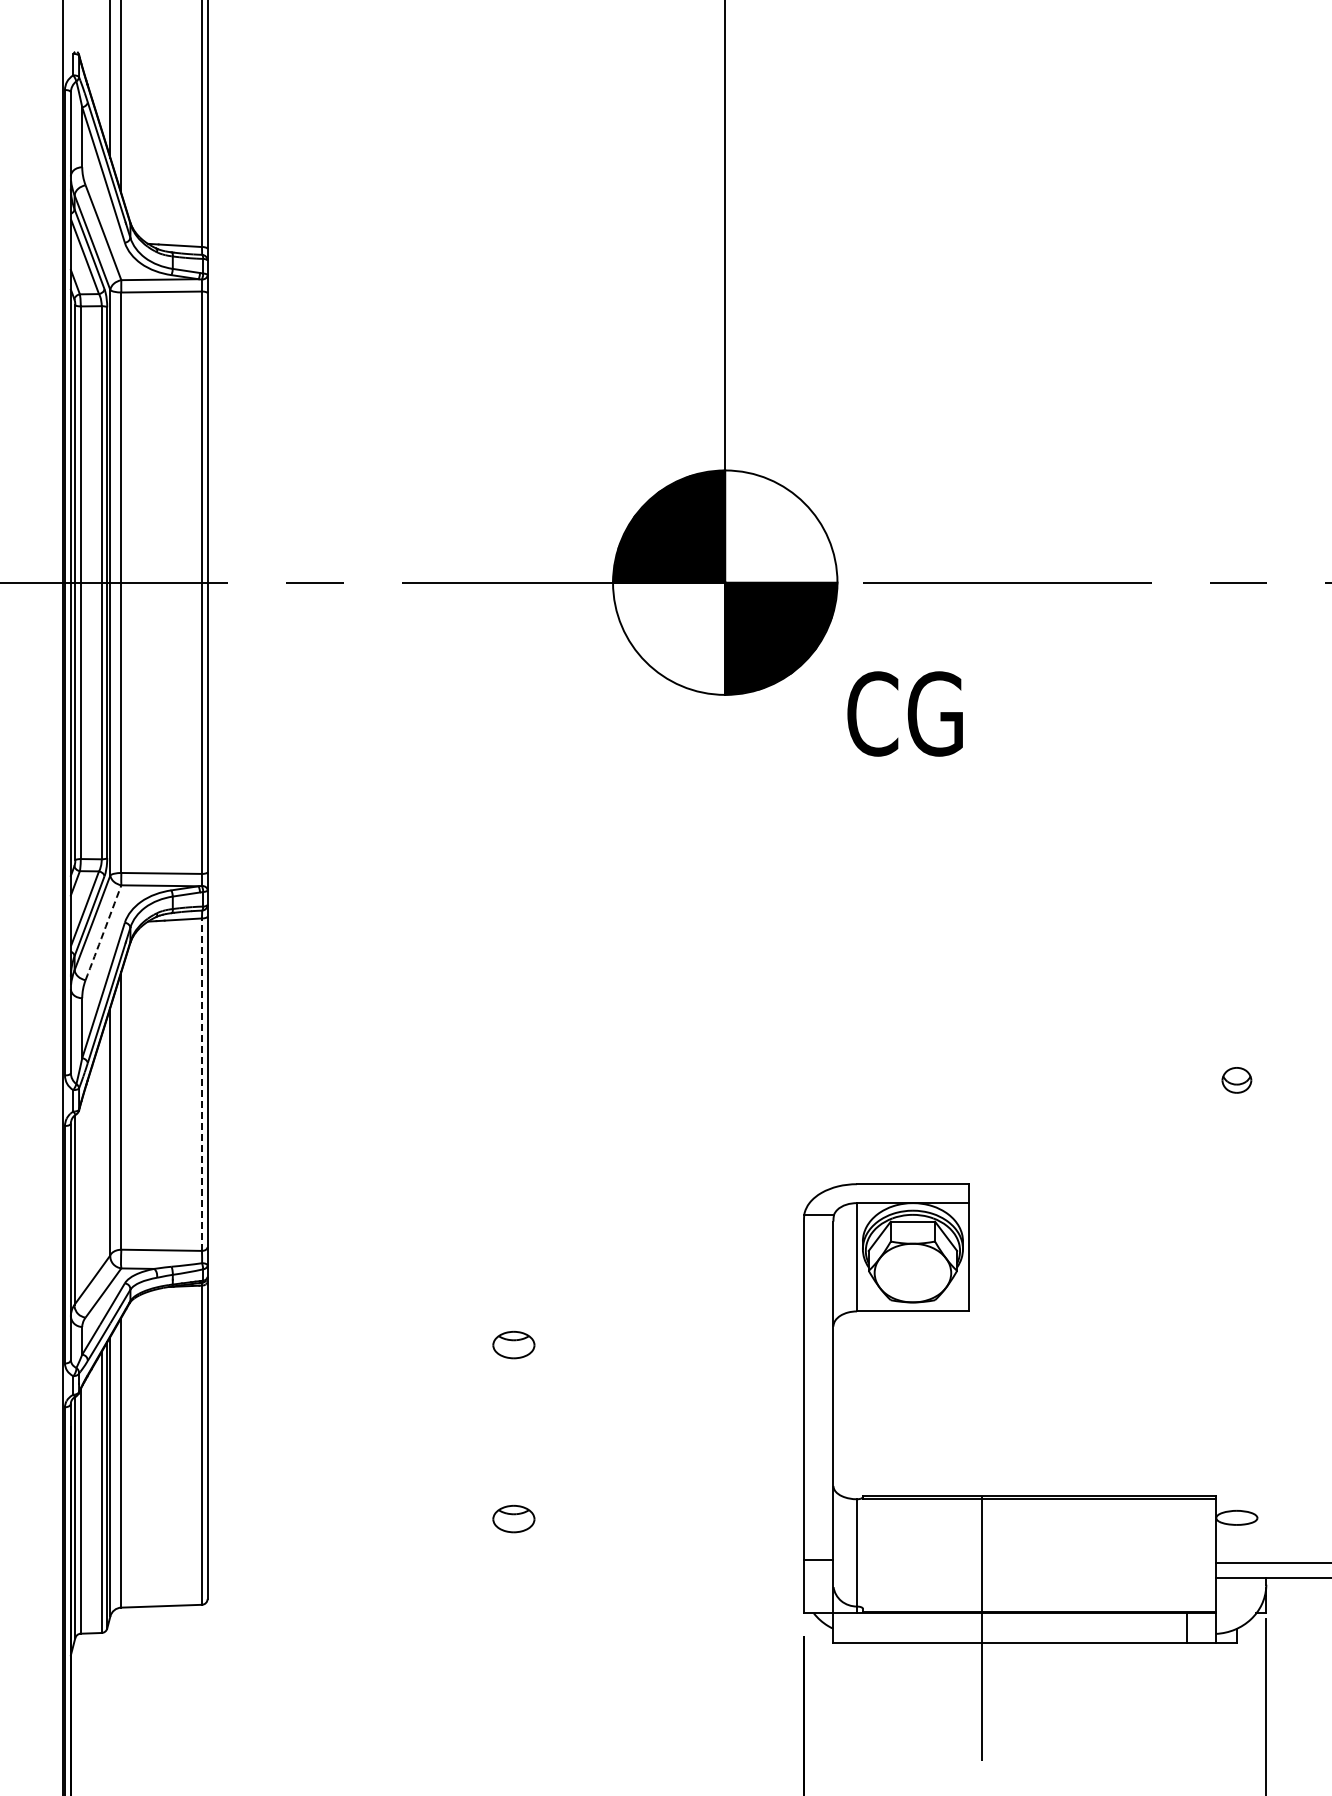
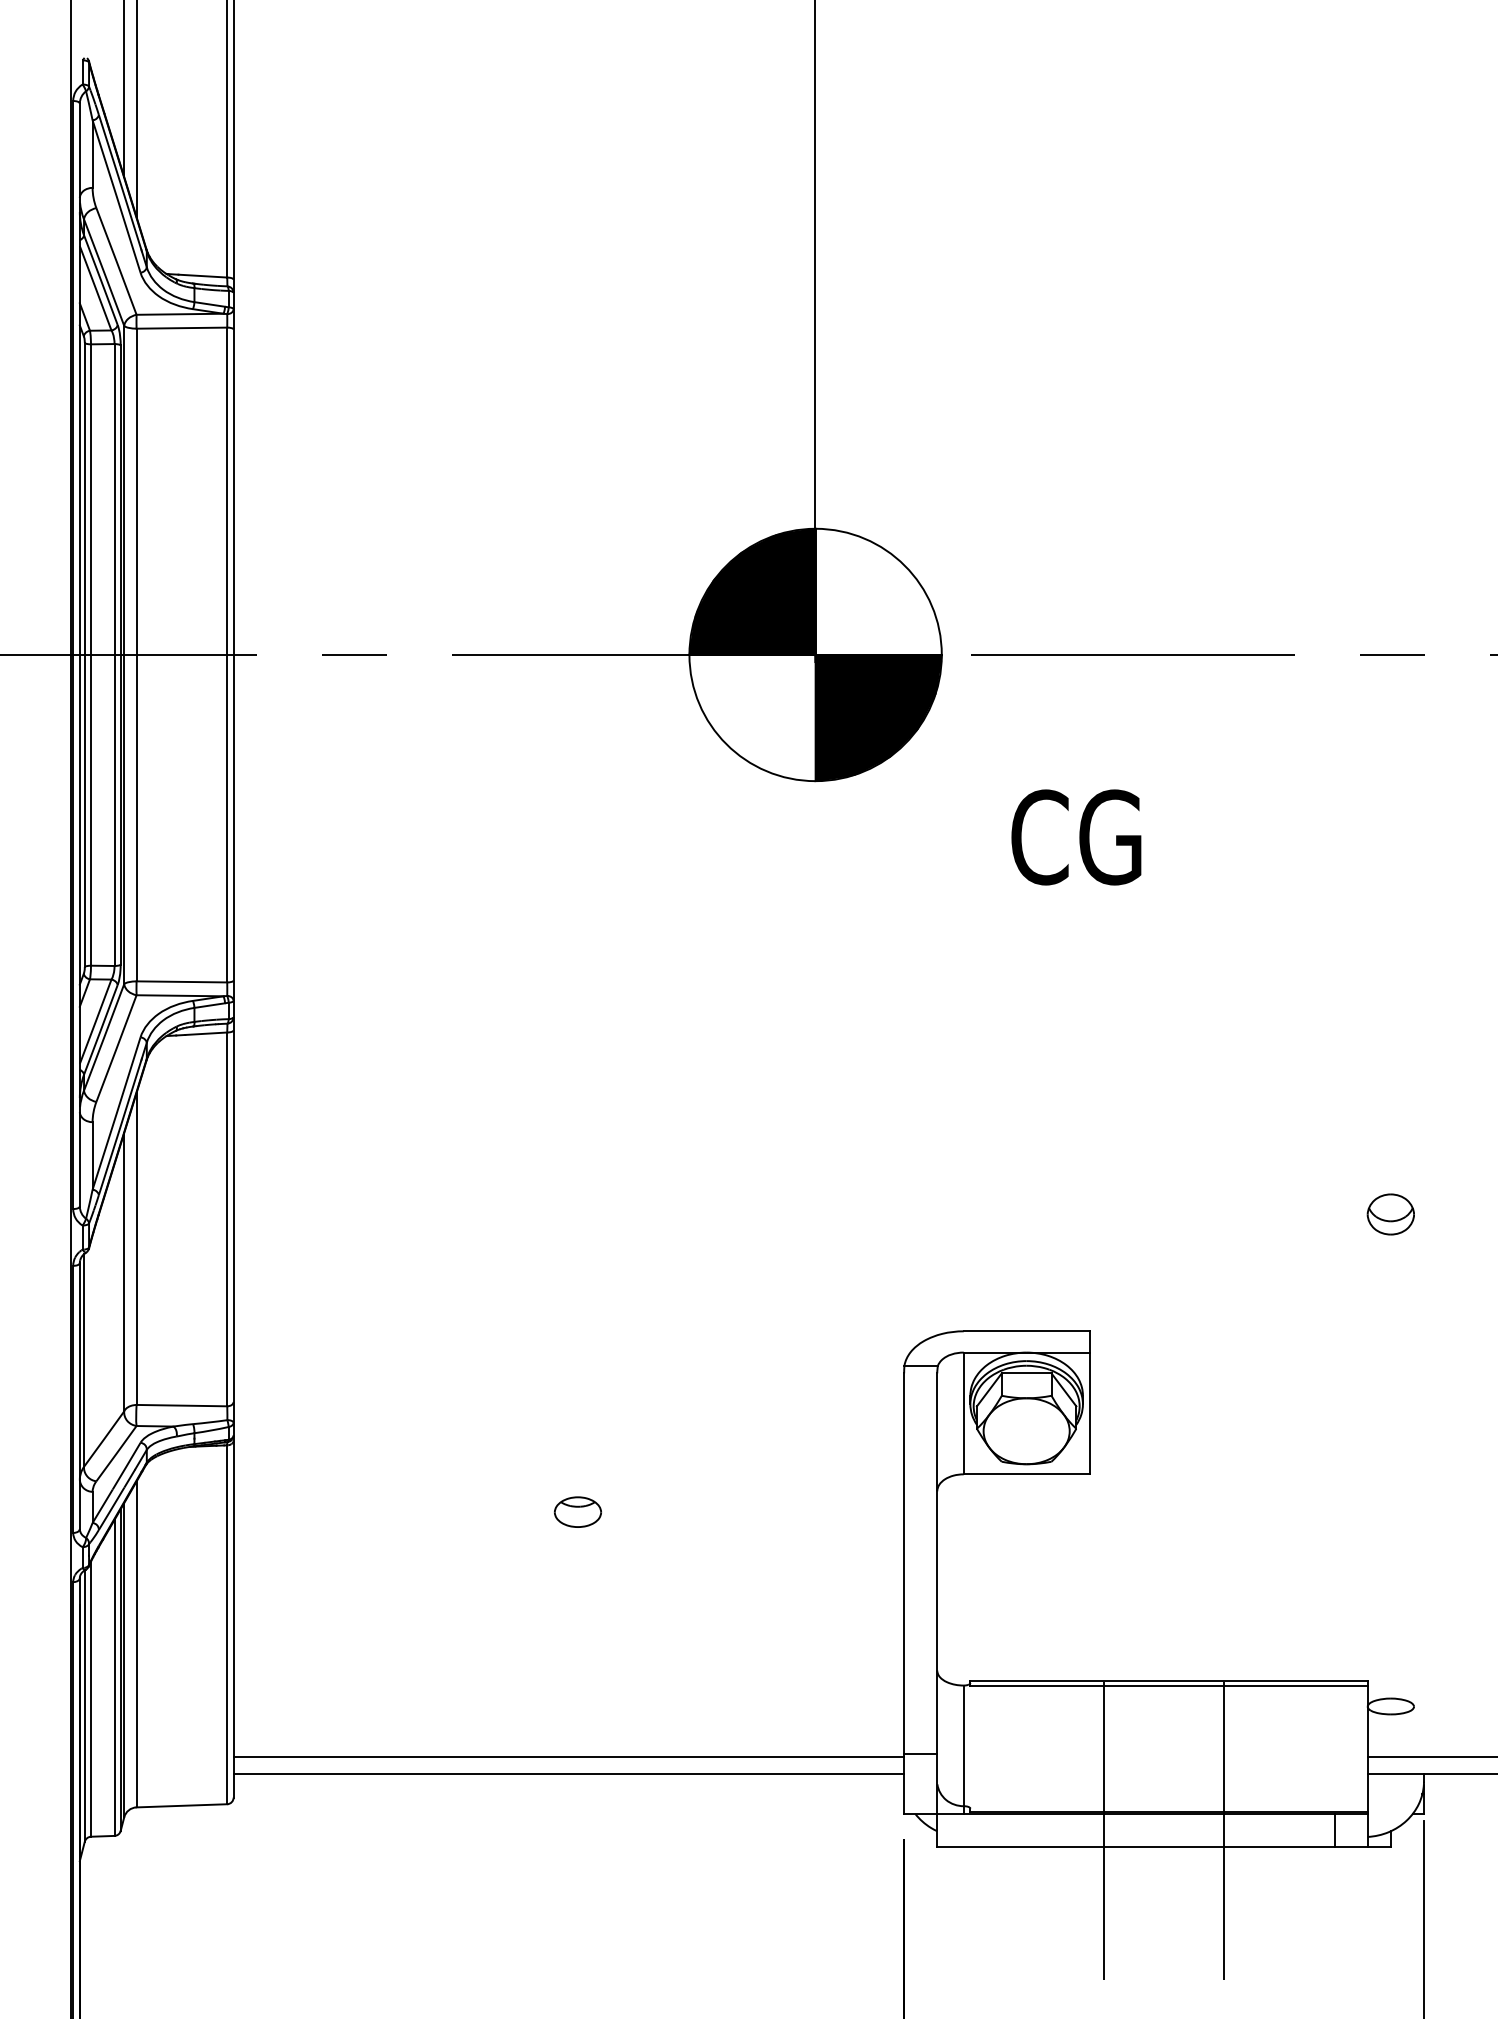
text: (904, 713) -> (1075, 836), moved
arc: (103, 932) -> (116, 1048), dashed -> solid
part: (1236, 1080) -> (1390, 1214), size x1.43
line: (201, 1084) -> (226, 1219), dashed -> solid
part: (513, 1518) -> (577, 1707), removed
line: (505, 1562) -> (568, 1756), added
line: (505, 1578) -> (568, 1774), added
line: (1088, 1627) -> (1224, 1829), added

